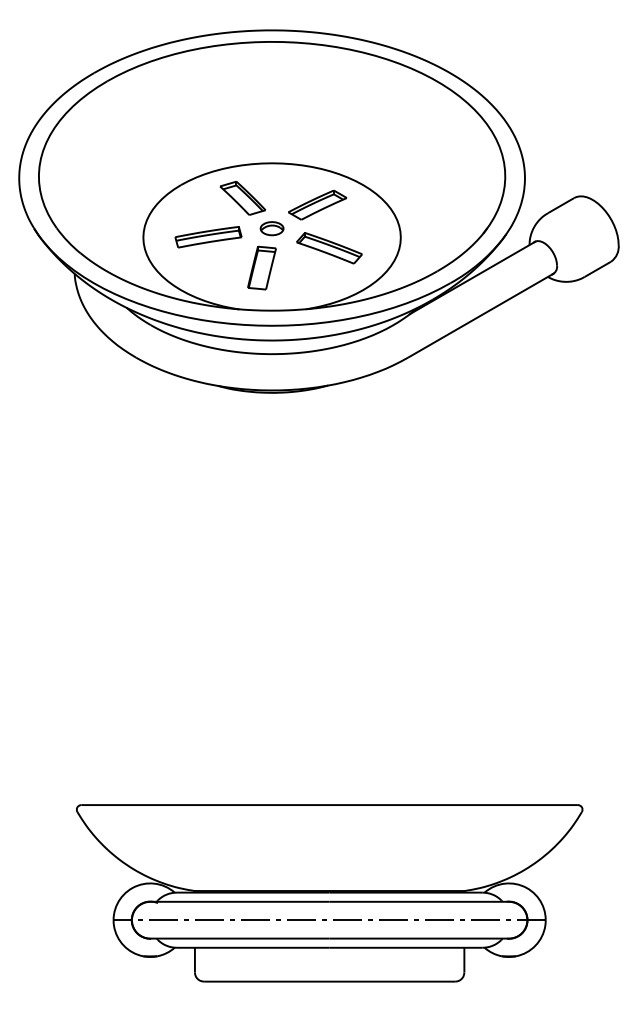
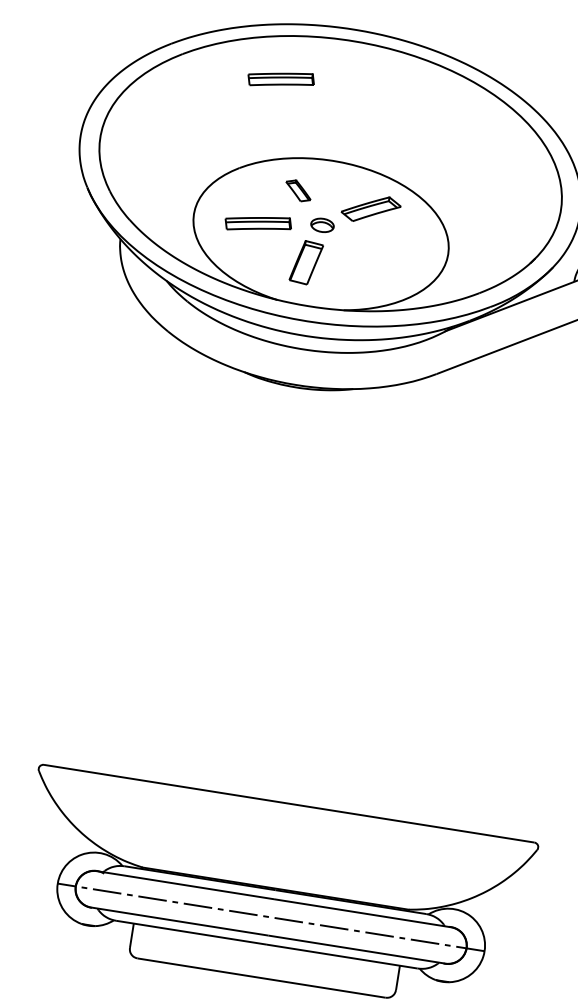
part: (208, 91) -> (281, 79), added
part: (242, 198) -> (297, 190), size x0.6
part: (329, 248) -> (376, 253), removed

